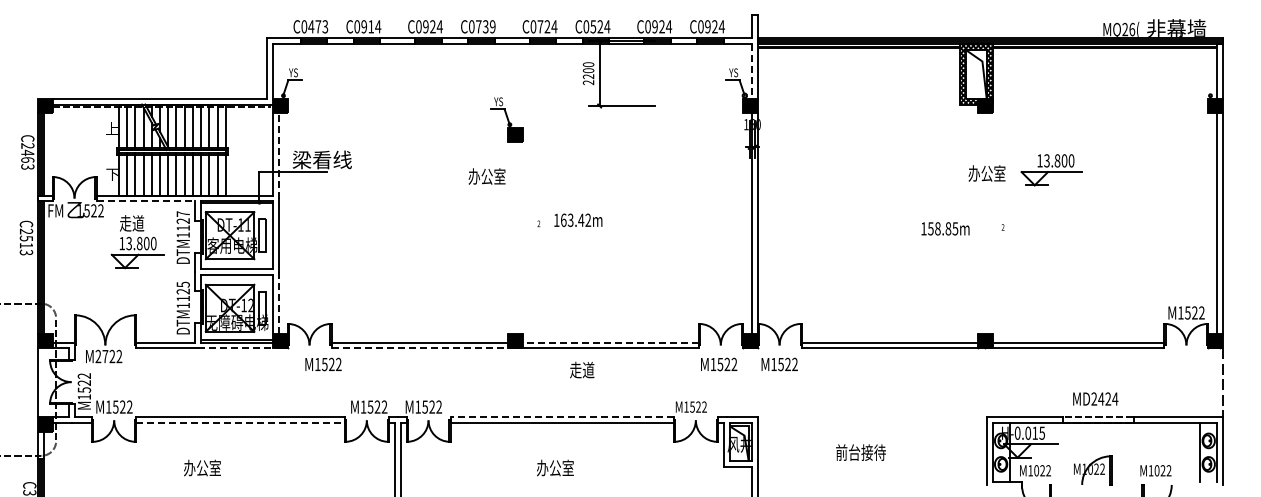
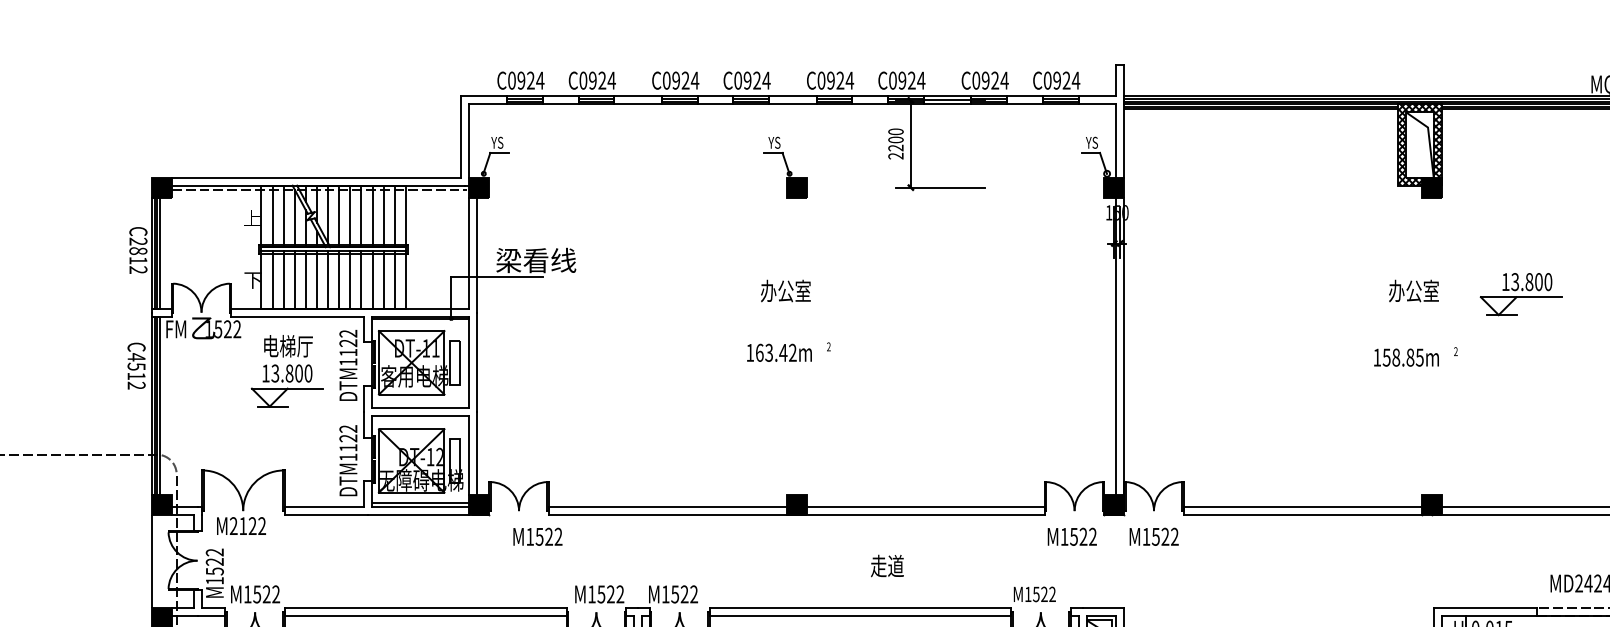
text: (318, 26) -> (531, 80), C0473 -> C0924
text: (371, 26) -> (602, 80), C0914 -> C0924
text: (485, 26) -> (756, 80), C0739 -> C0924
text: (540, 26) -> (831, 80), C0724 -> C0924
text: (593, 26) -> (902, 80), C0524 -> C0924
line: (751, 72) -> (1116, 142), dashed -> solid
part: (506, 119) -> (785, 166), moved
line: (278, 155) -> (477, 254), dashed -> solid
text: (27, 159) -> (137, 259), C2463 -> C2812
part: (1051, 170) -> (1521, 295), moved
text: (986, 173) -> (1413, 290), moved
text: (486, 176) -> (785, 290), moved
line: (146, 201) -> (298, 316), dashed -> solid
text: (182, 213) -> (347, 332), DTM1127 -> DTM1122
text: (578, 219) -> (779, 351), moved
text: (138, 223) -> (287, 346), 走道 -> 电梯厅
text: (945, 228) -> (1406, 357), moved
text: (26, 241) -> (136, 370), C2513 -> C4512
text: (182, 284) -> (347, 428), DTM1125 -> DTM1122
line: (278, 302) -> (477, 453), dashed -> solid
line: (610, 342) -> (925, 507), dashed -> solid
line: (235, 348) -> (418, 515), dashed -> solid
line: (423, 348) -> (672, 515), dashed -> solid
text: (105, 356) -> (243, 526), M2722 -> M2122
text: (582, 369) -> (887, 565), moved
line: (562, 417) -> (860, 608), dashed -> solid
line: (241, 423) -> (427, 616), dashed -> solid

